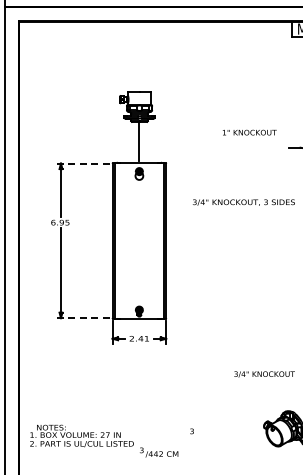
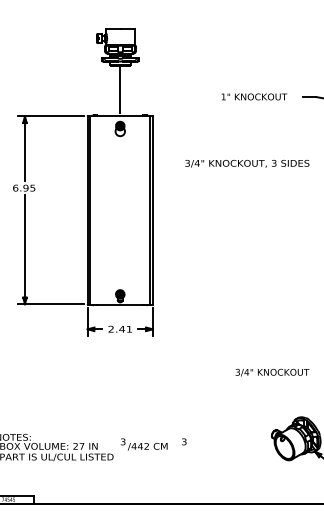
text: (249, 132) -> (254, 96), moved
line: (82, 163) -> (51, 116), dashed -> solid
line: (82, 318) -> (51, 304), dashed -> solid
text: (159, 452) -> (144, 444), moved

